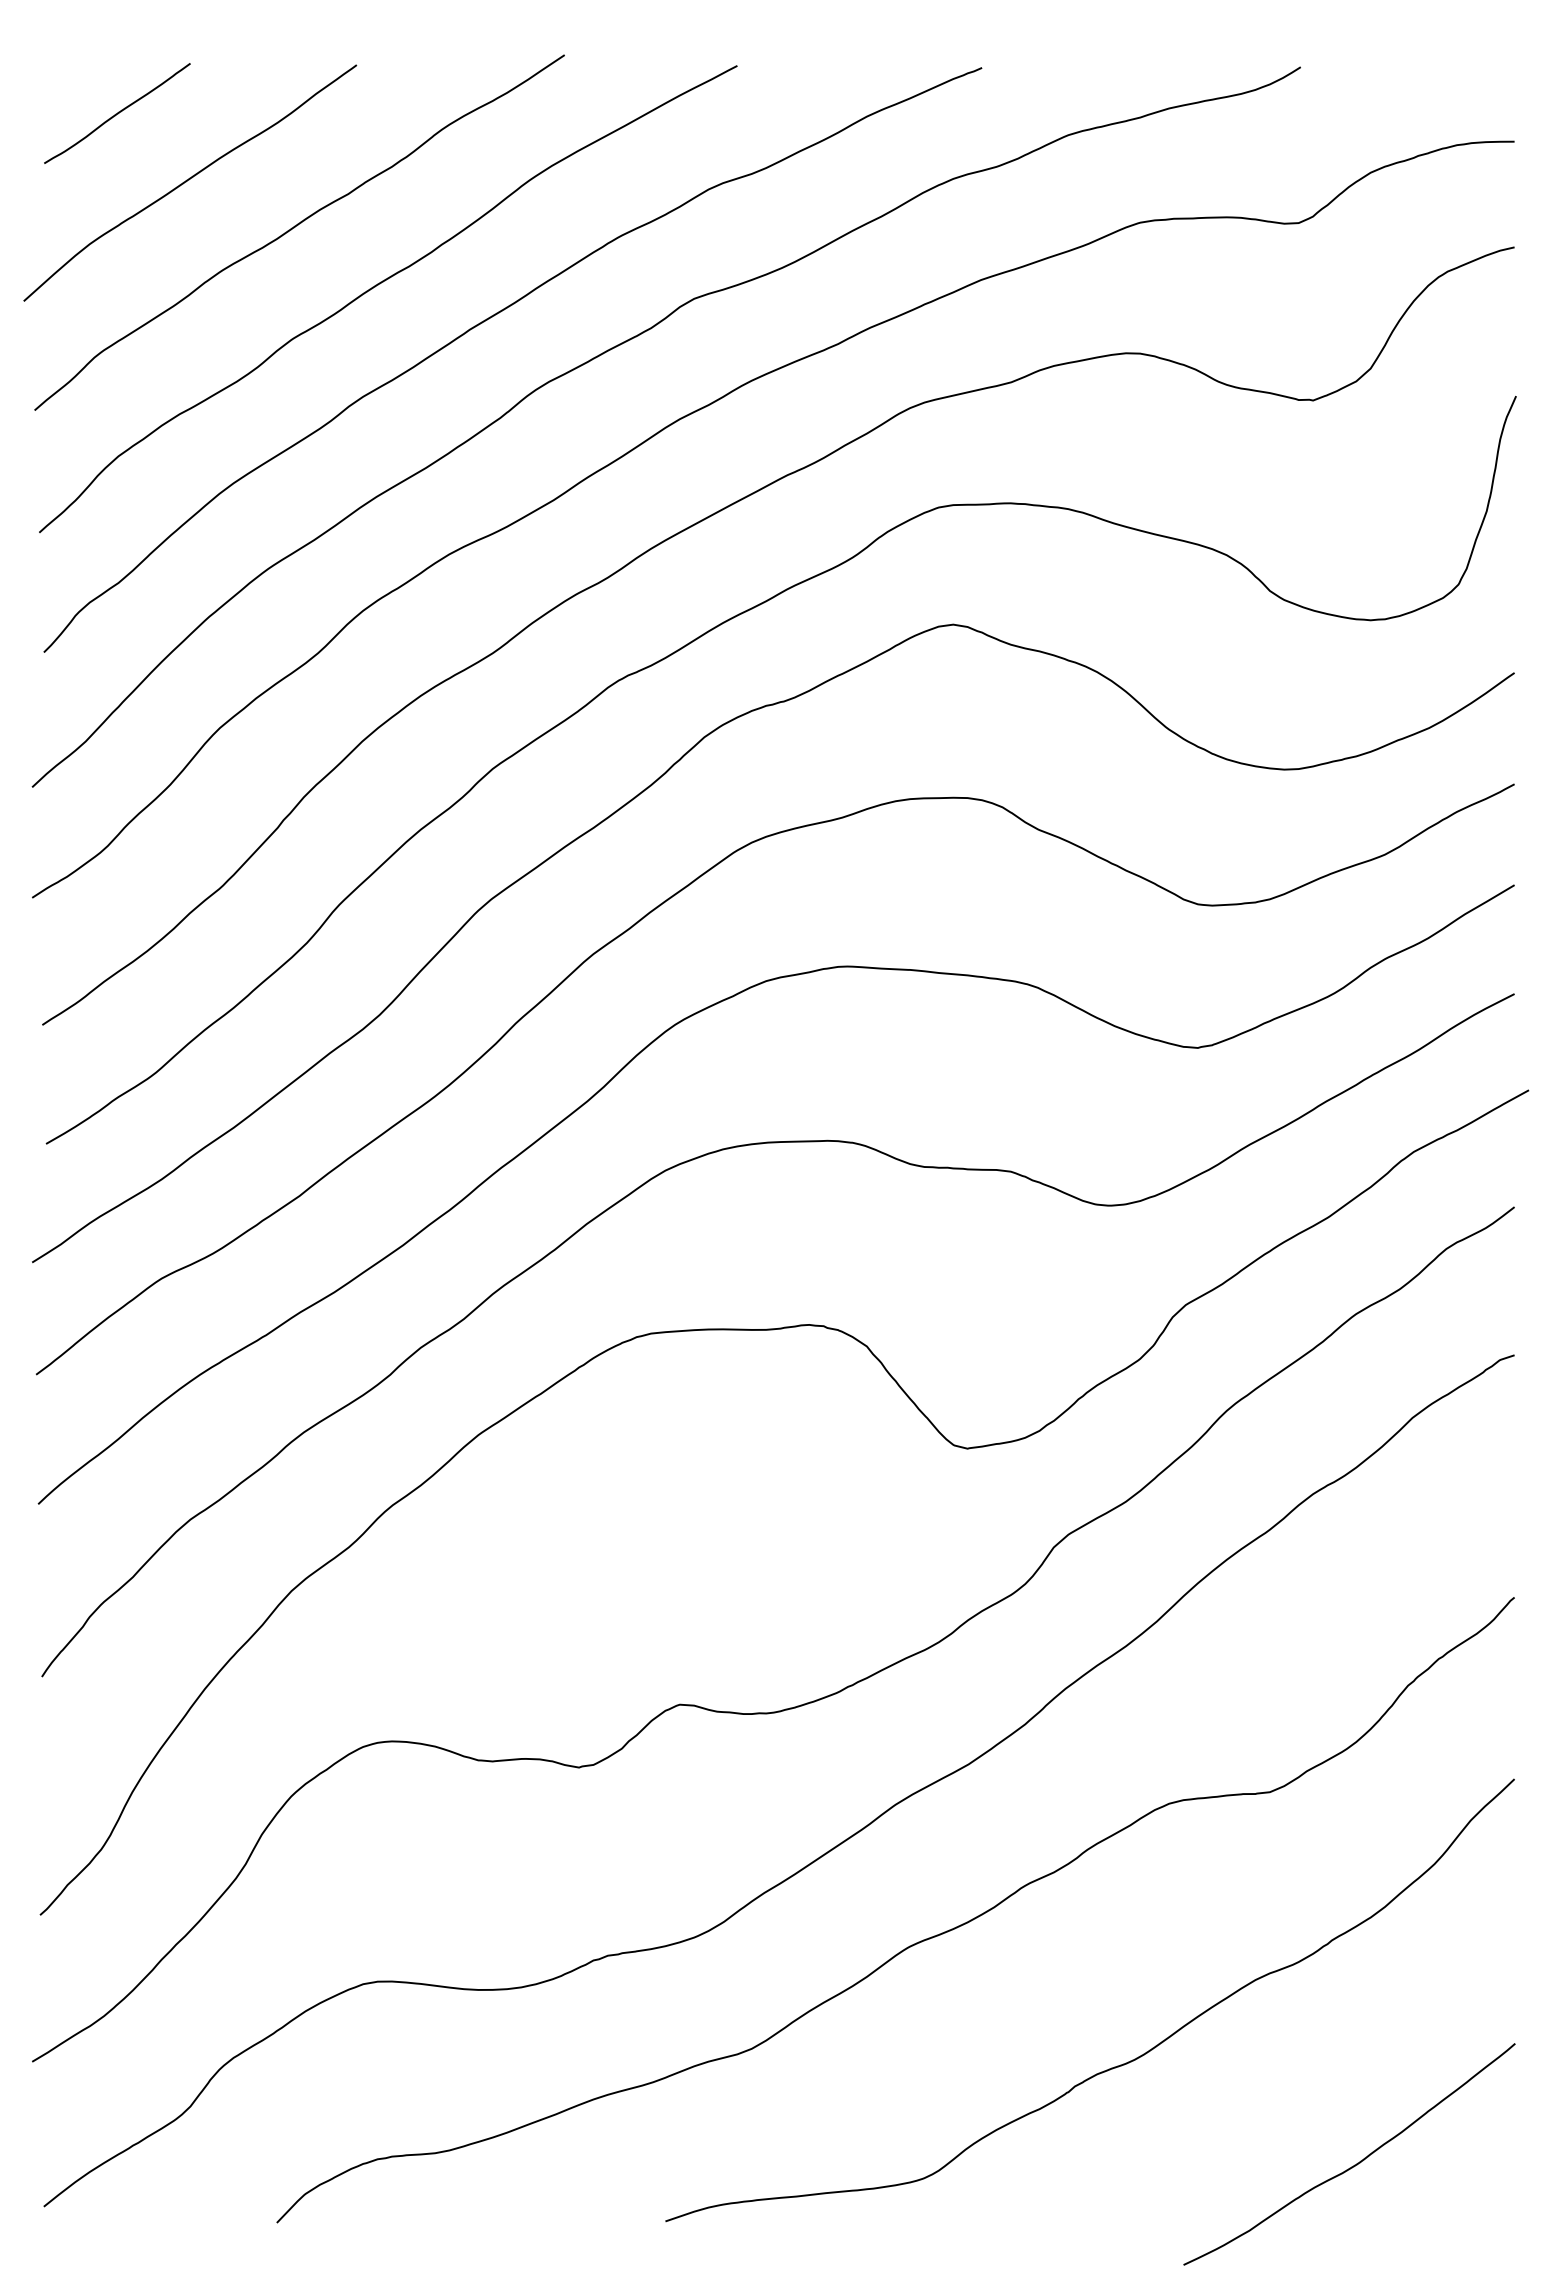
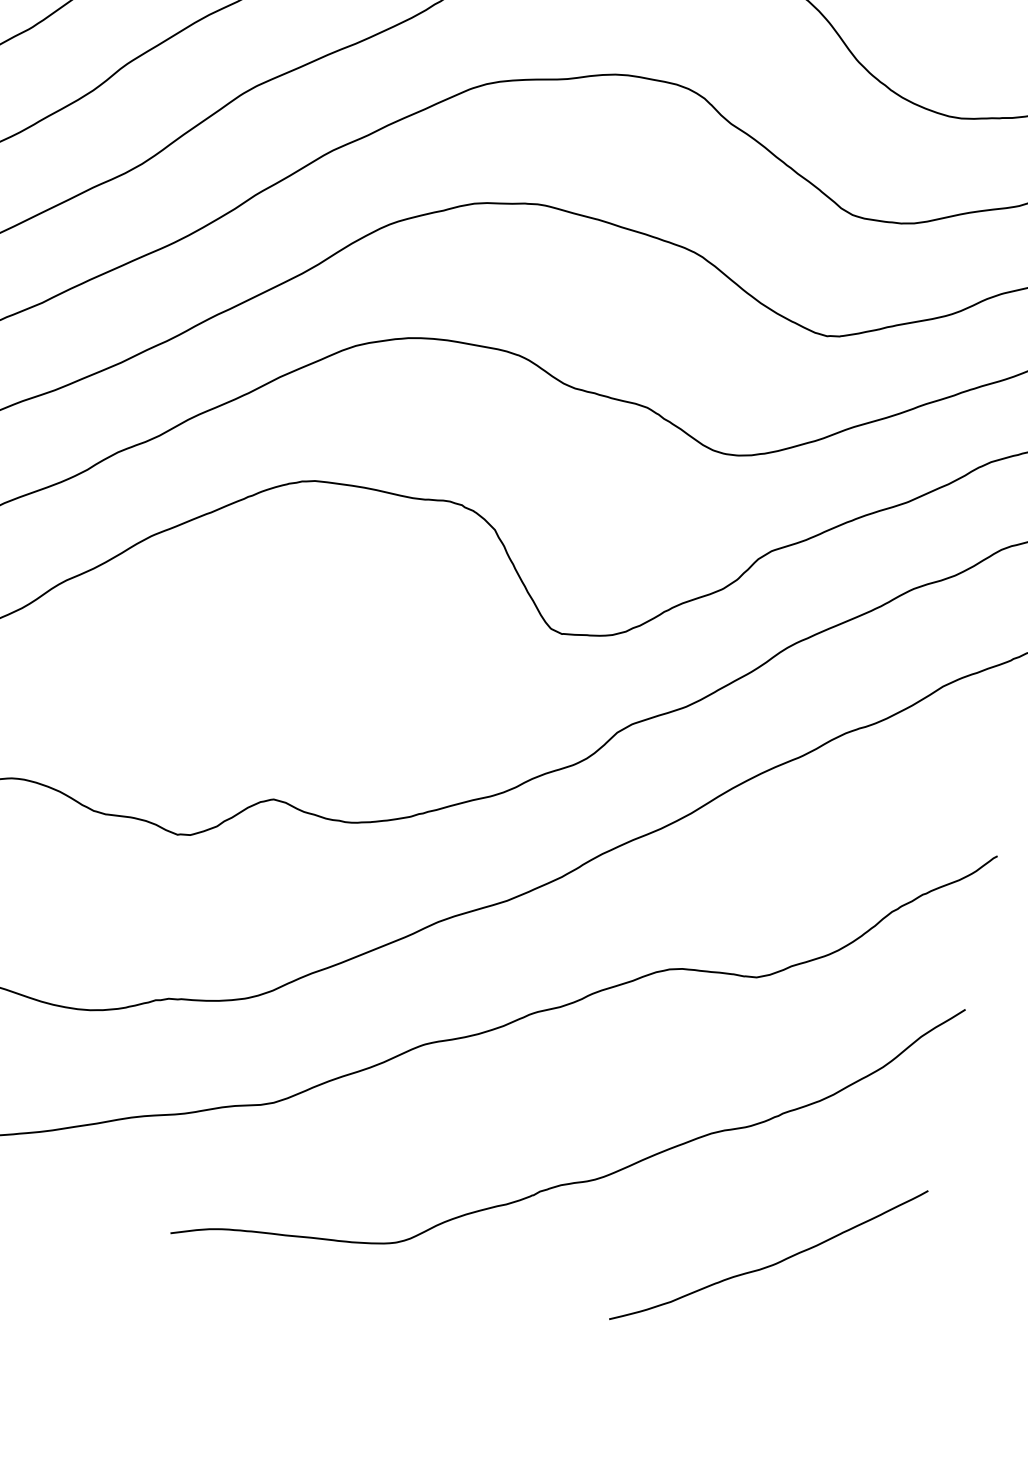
curve: (1354, 2164) -> (771, 1264), moved

